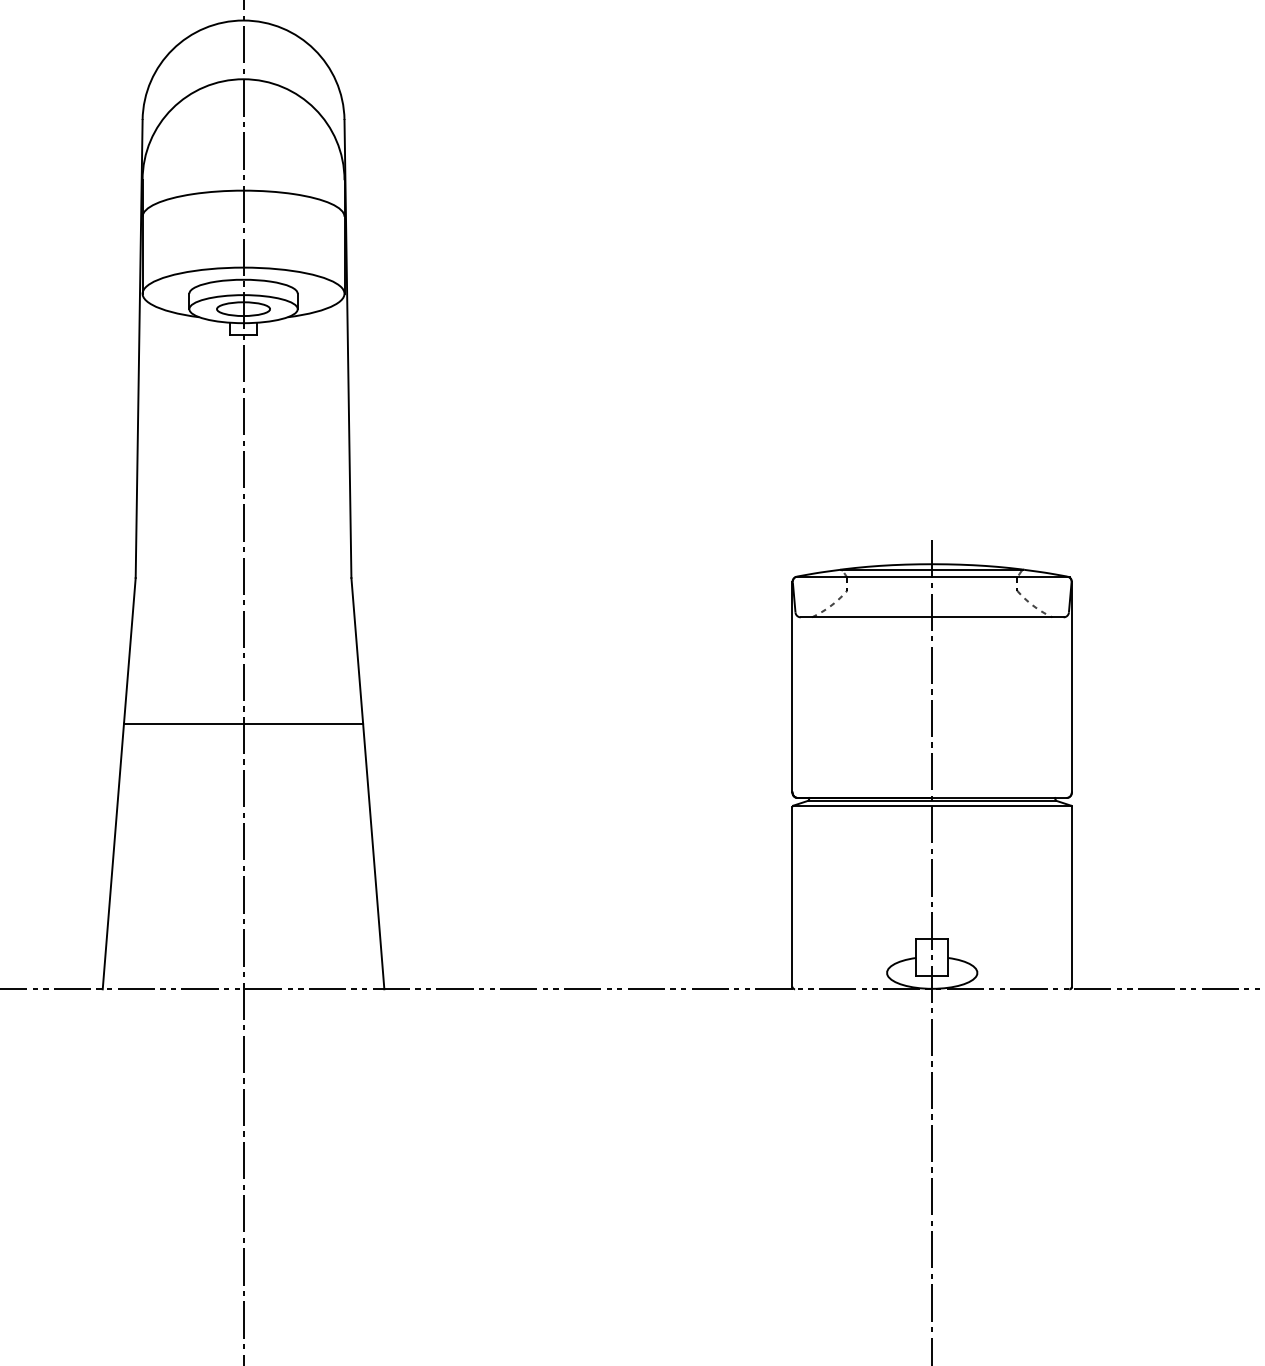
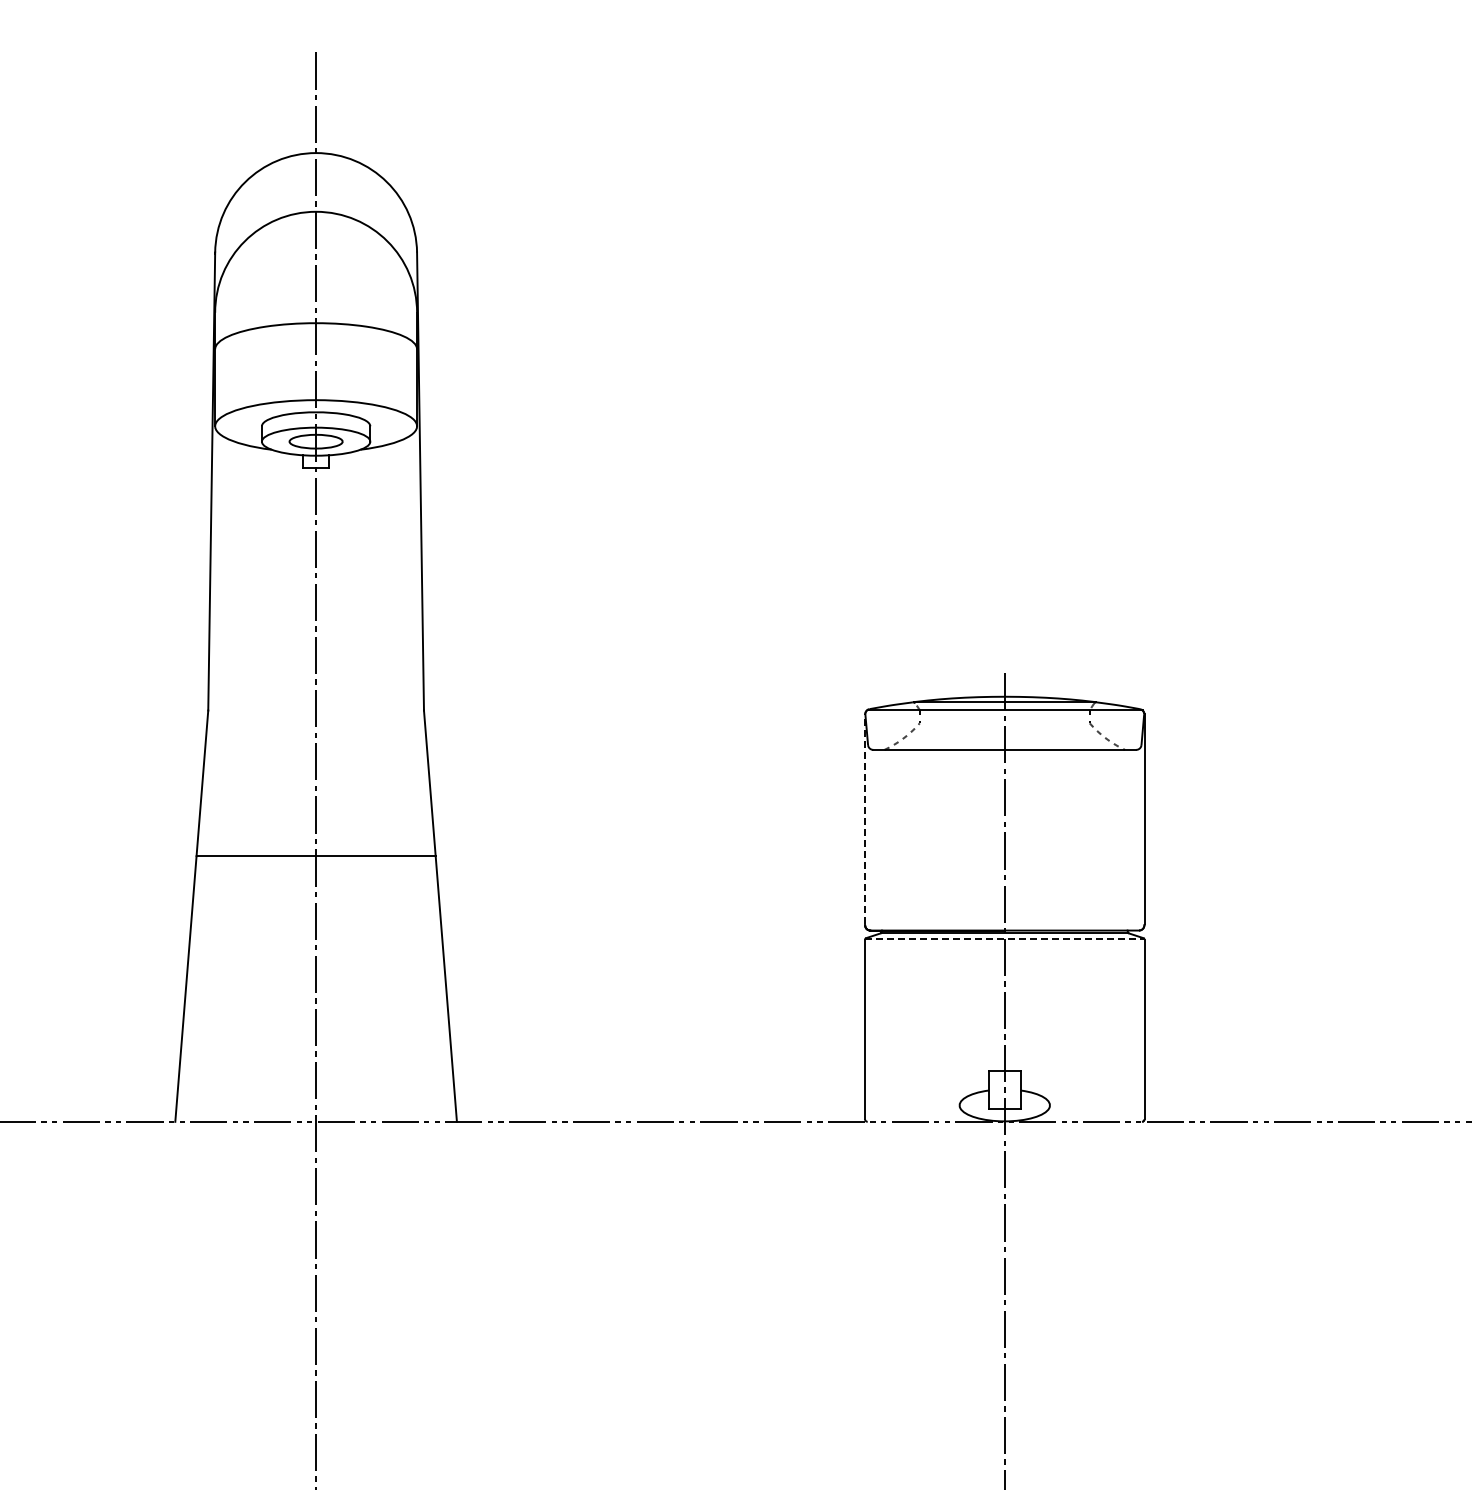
line: (792, 686) -> (865, 819), solid -> dashed
line: (932, 805) -> (1005, 938), solid -> dashed

